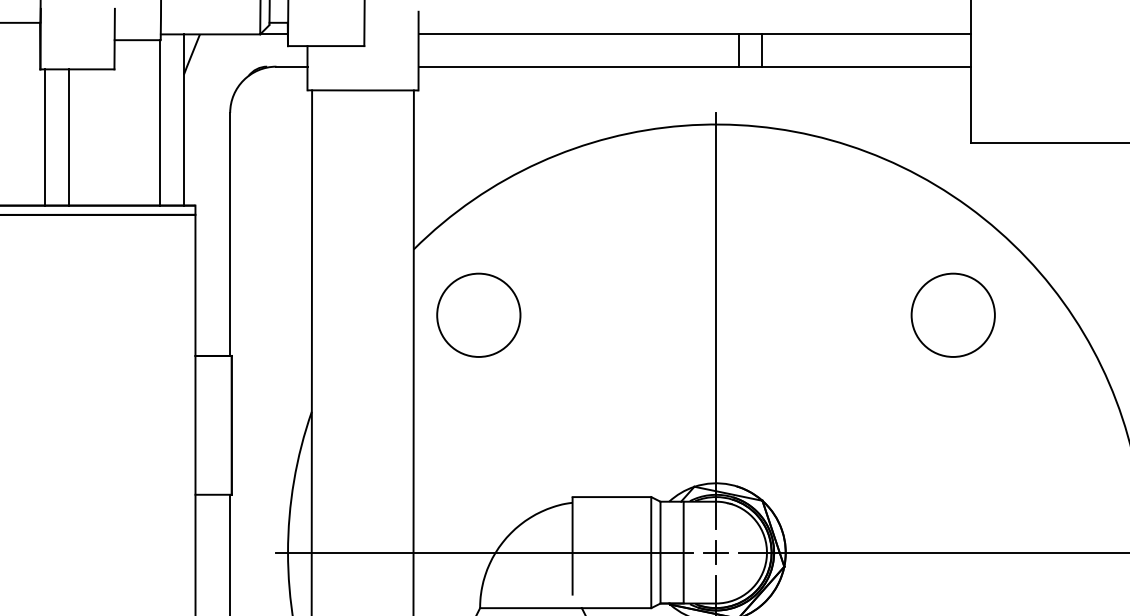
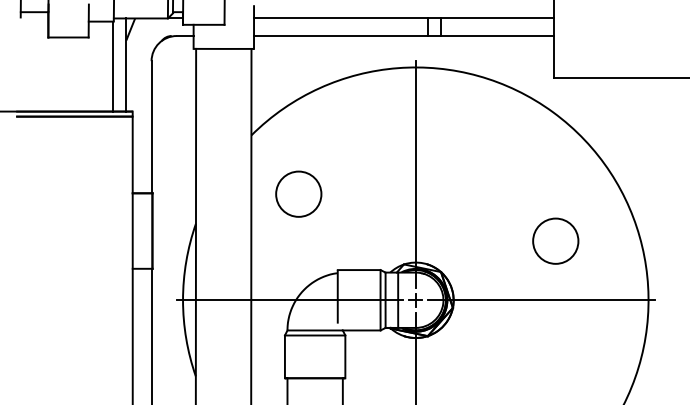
line: (44, 137) -> (50, 74), removed
line: (70, 137) -> (64, 74), removed
circle: (478, 313) -> (298, 193), moved
circle: (952, 313) -> (555, 240), moved

